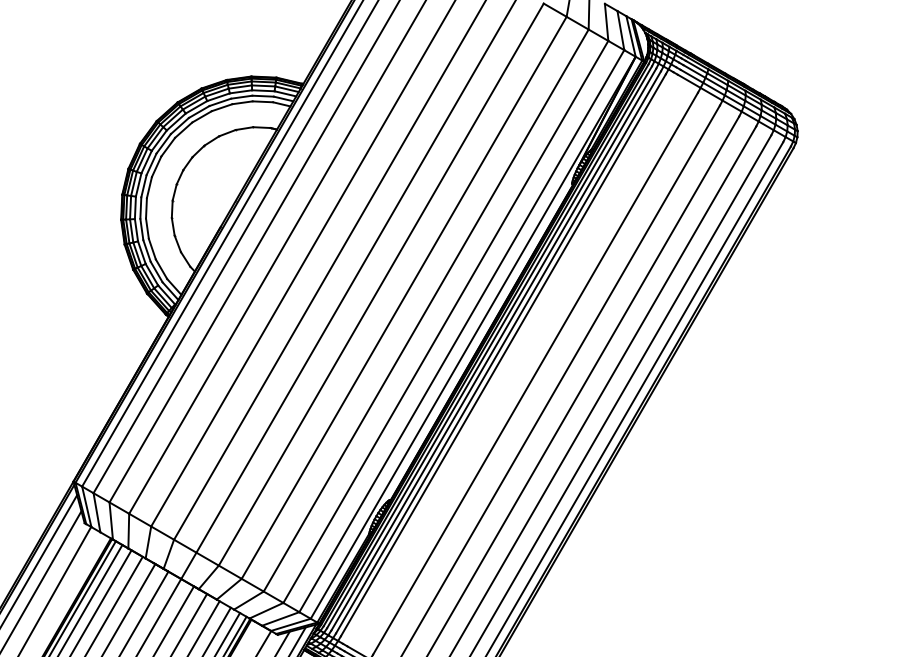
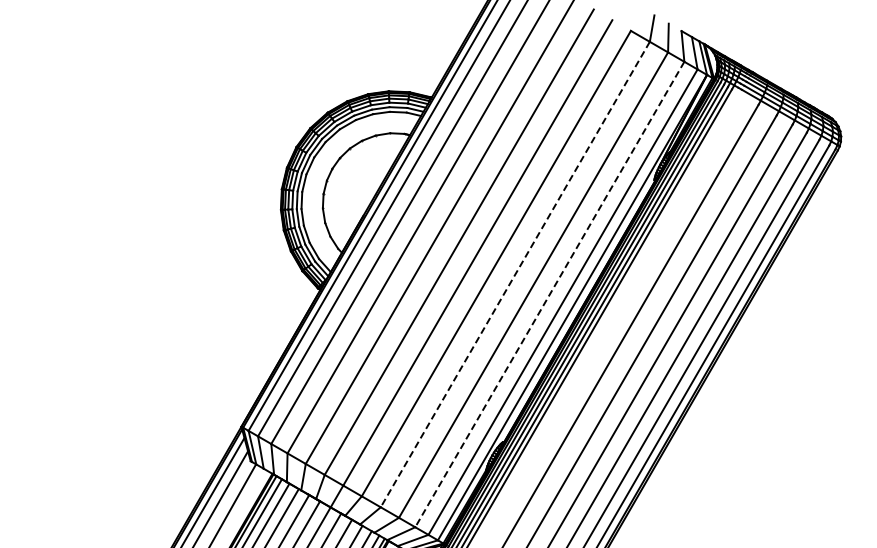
line: (404, 297) -> (515, 274), solid -> dashed
line: (445, 321) -> (549, 294), solid -> dashed

